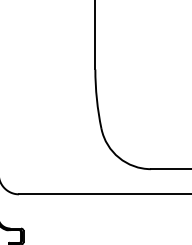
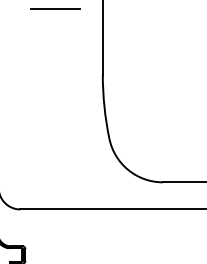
line: (51, 8) -> (55, 9), added

